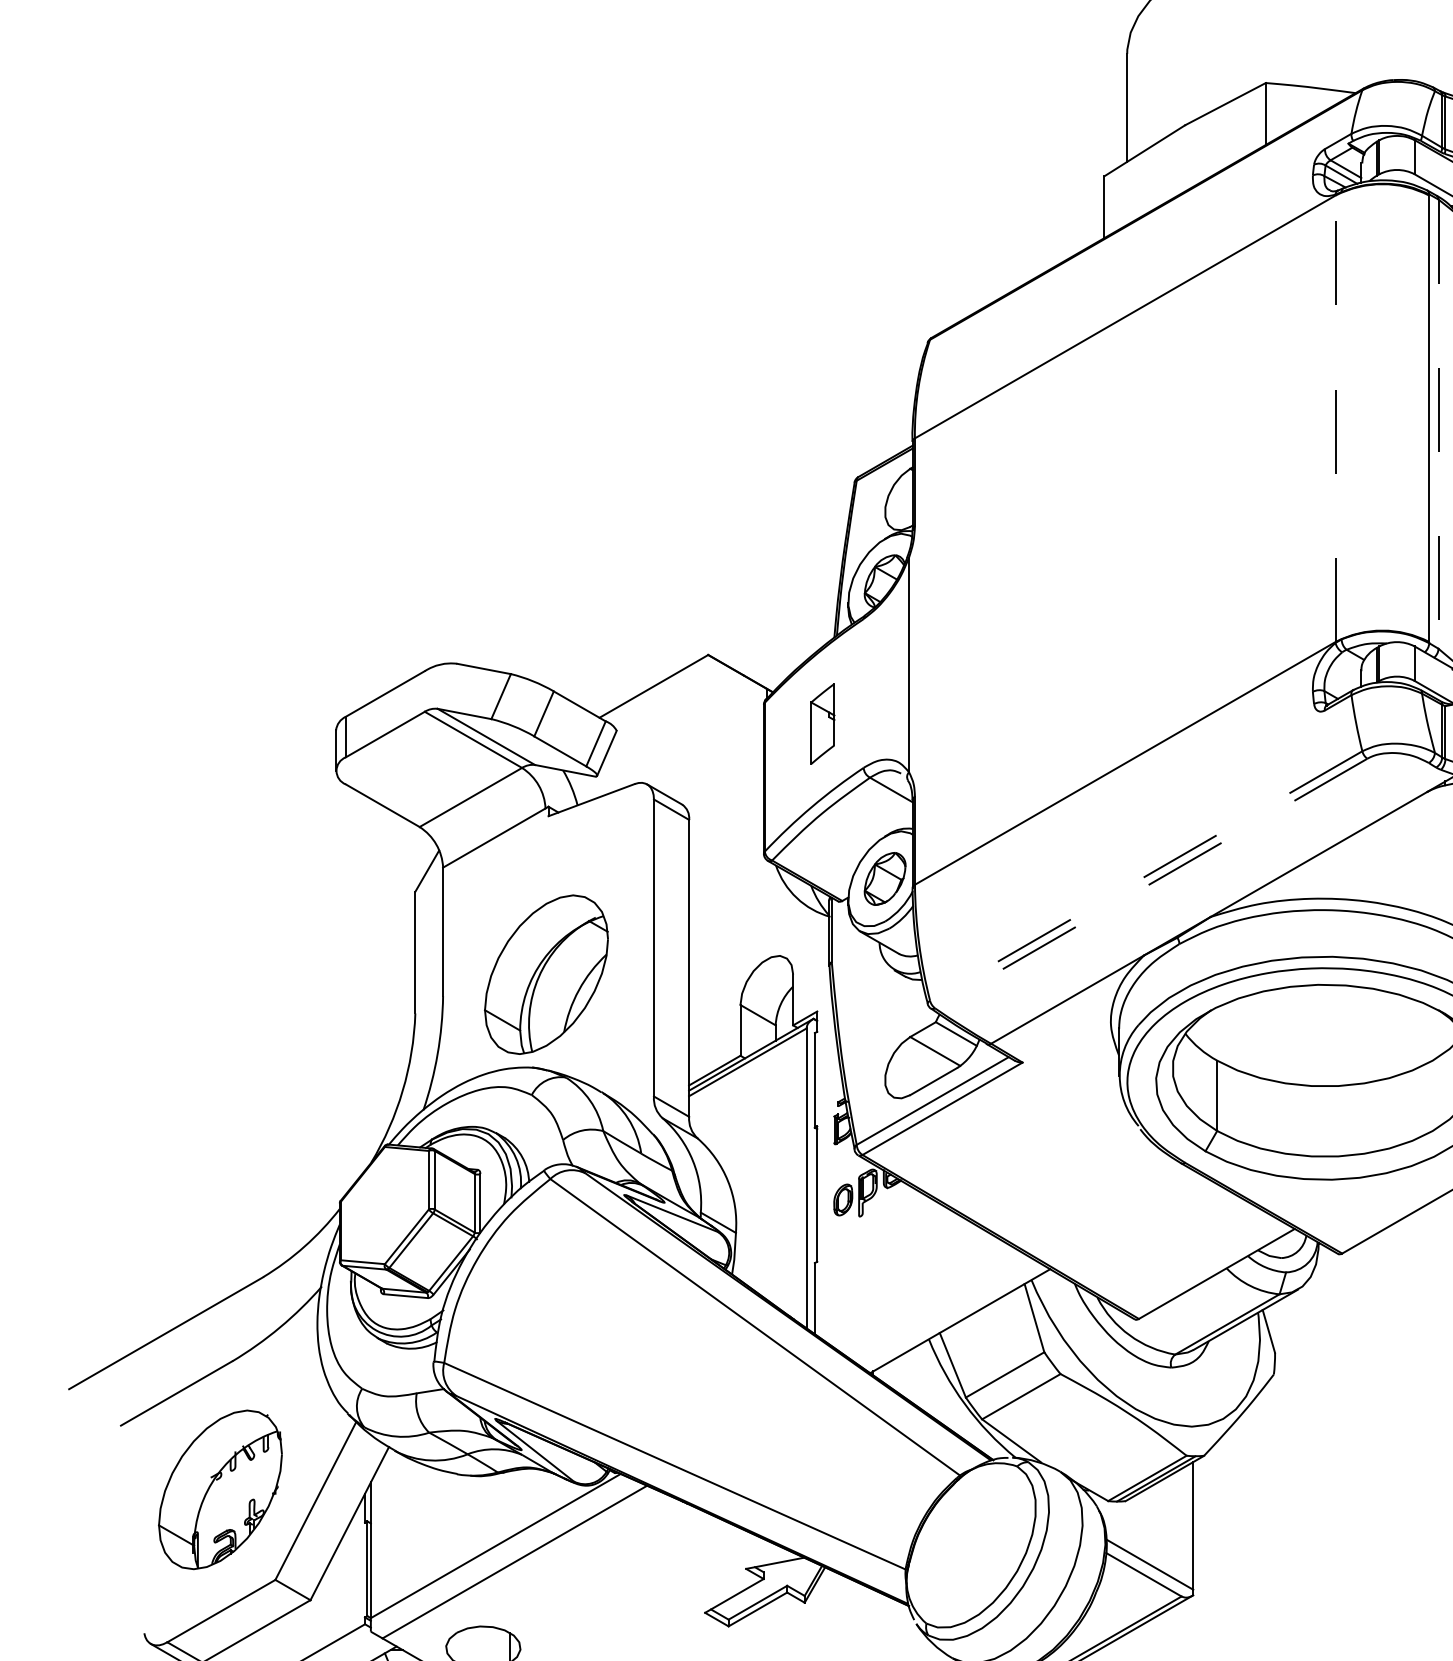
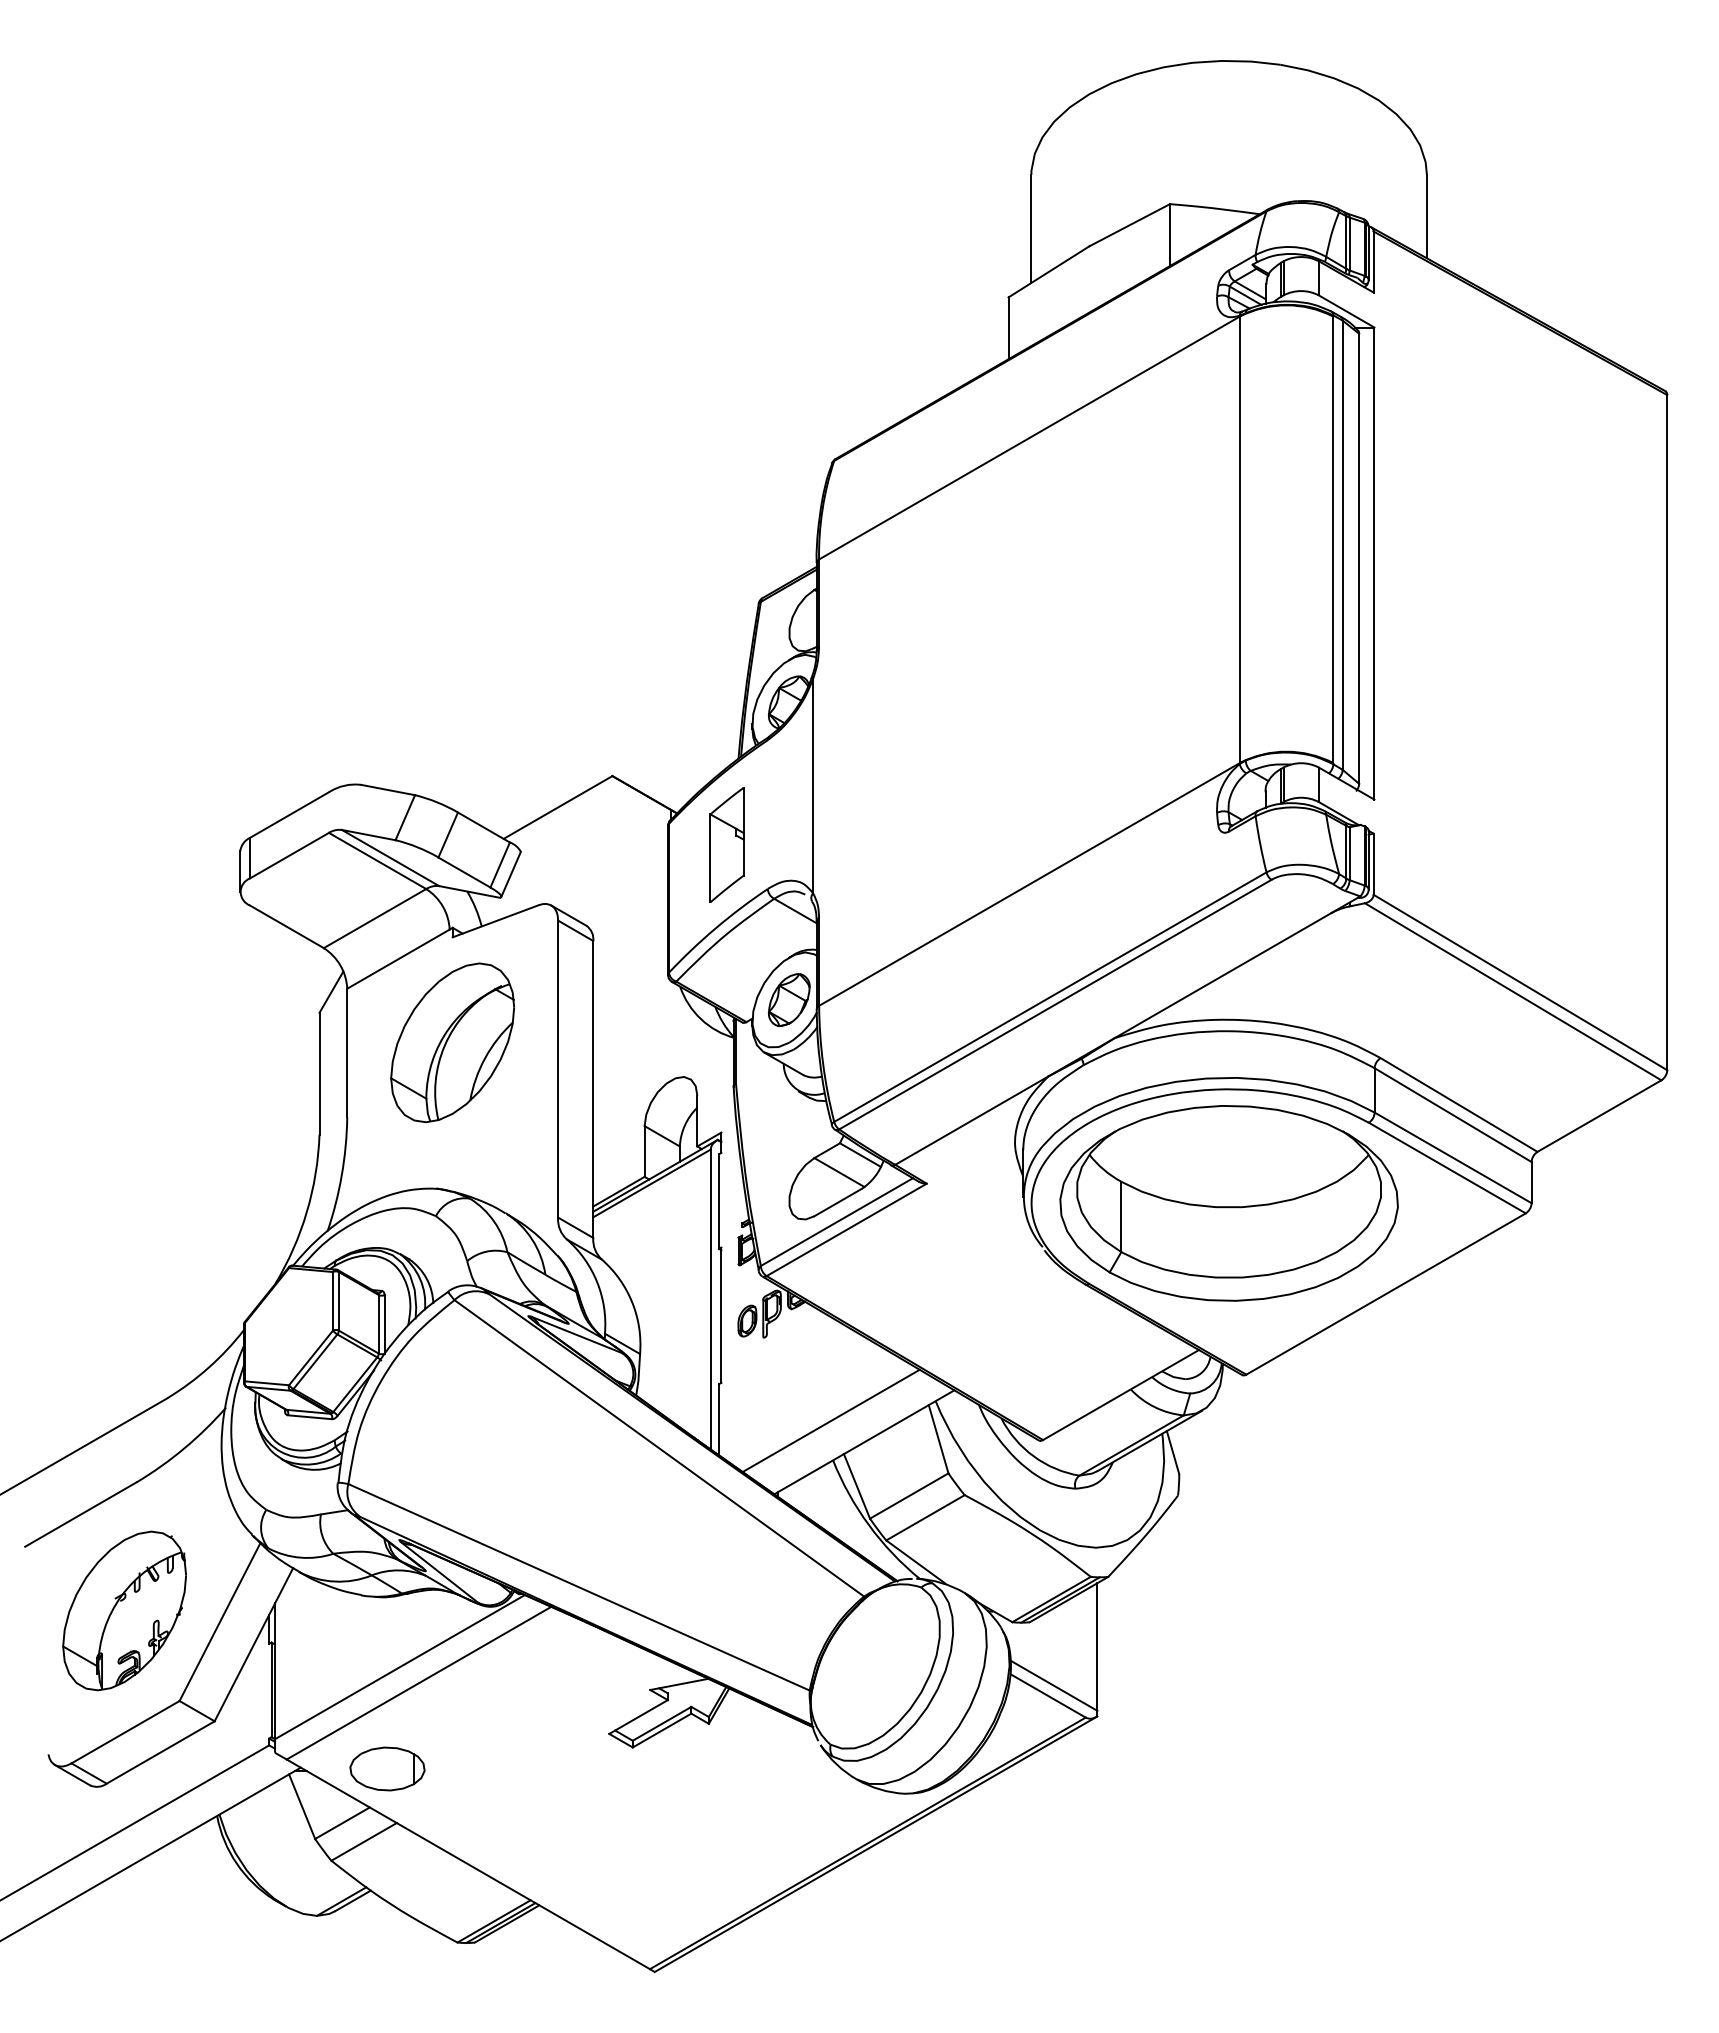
line: (1335, 418) -> (1239, 539), dashed -> solid
line: (1438, 424) -> (1342, 545), dashed -> solid
part: (822, 723) -> (726, 844), size x1.43
line: (1146, 876) -> (1050, 997), dashed -> solid
line: (1151, 883) -> (1055, 1004), dashed -> solid
part: (546, 974) -> (452, 1042), moved
line: (926, 1299) -> (830, 1420), added

